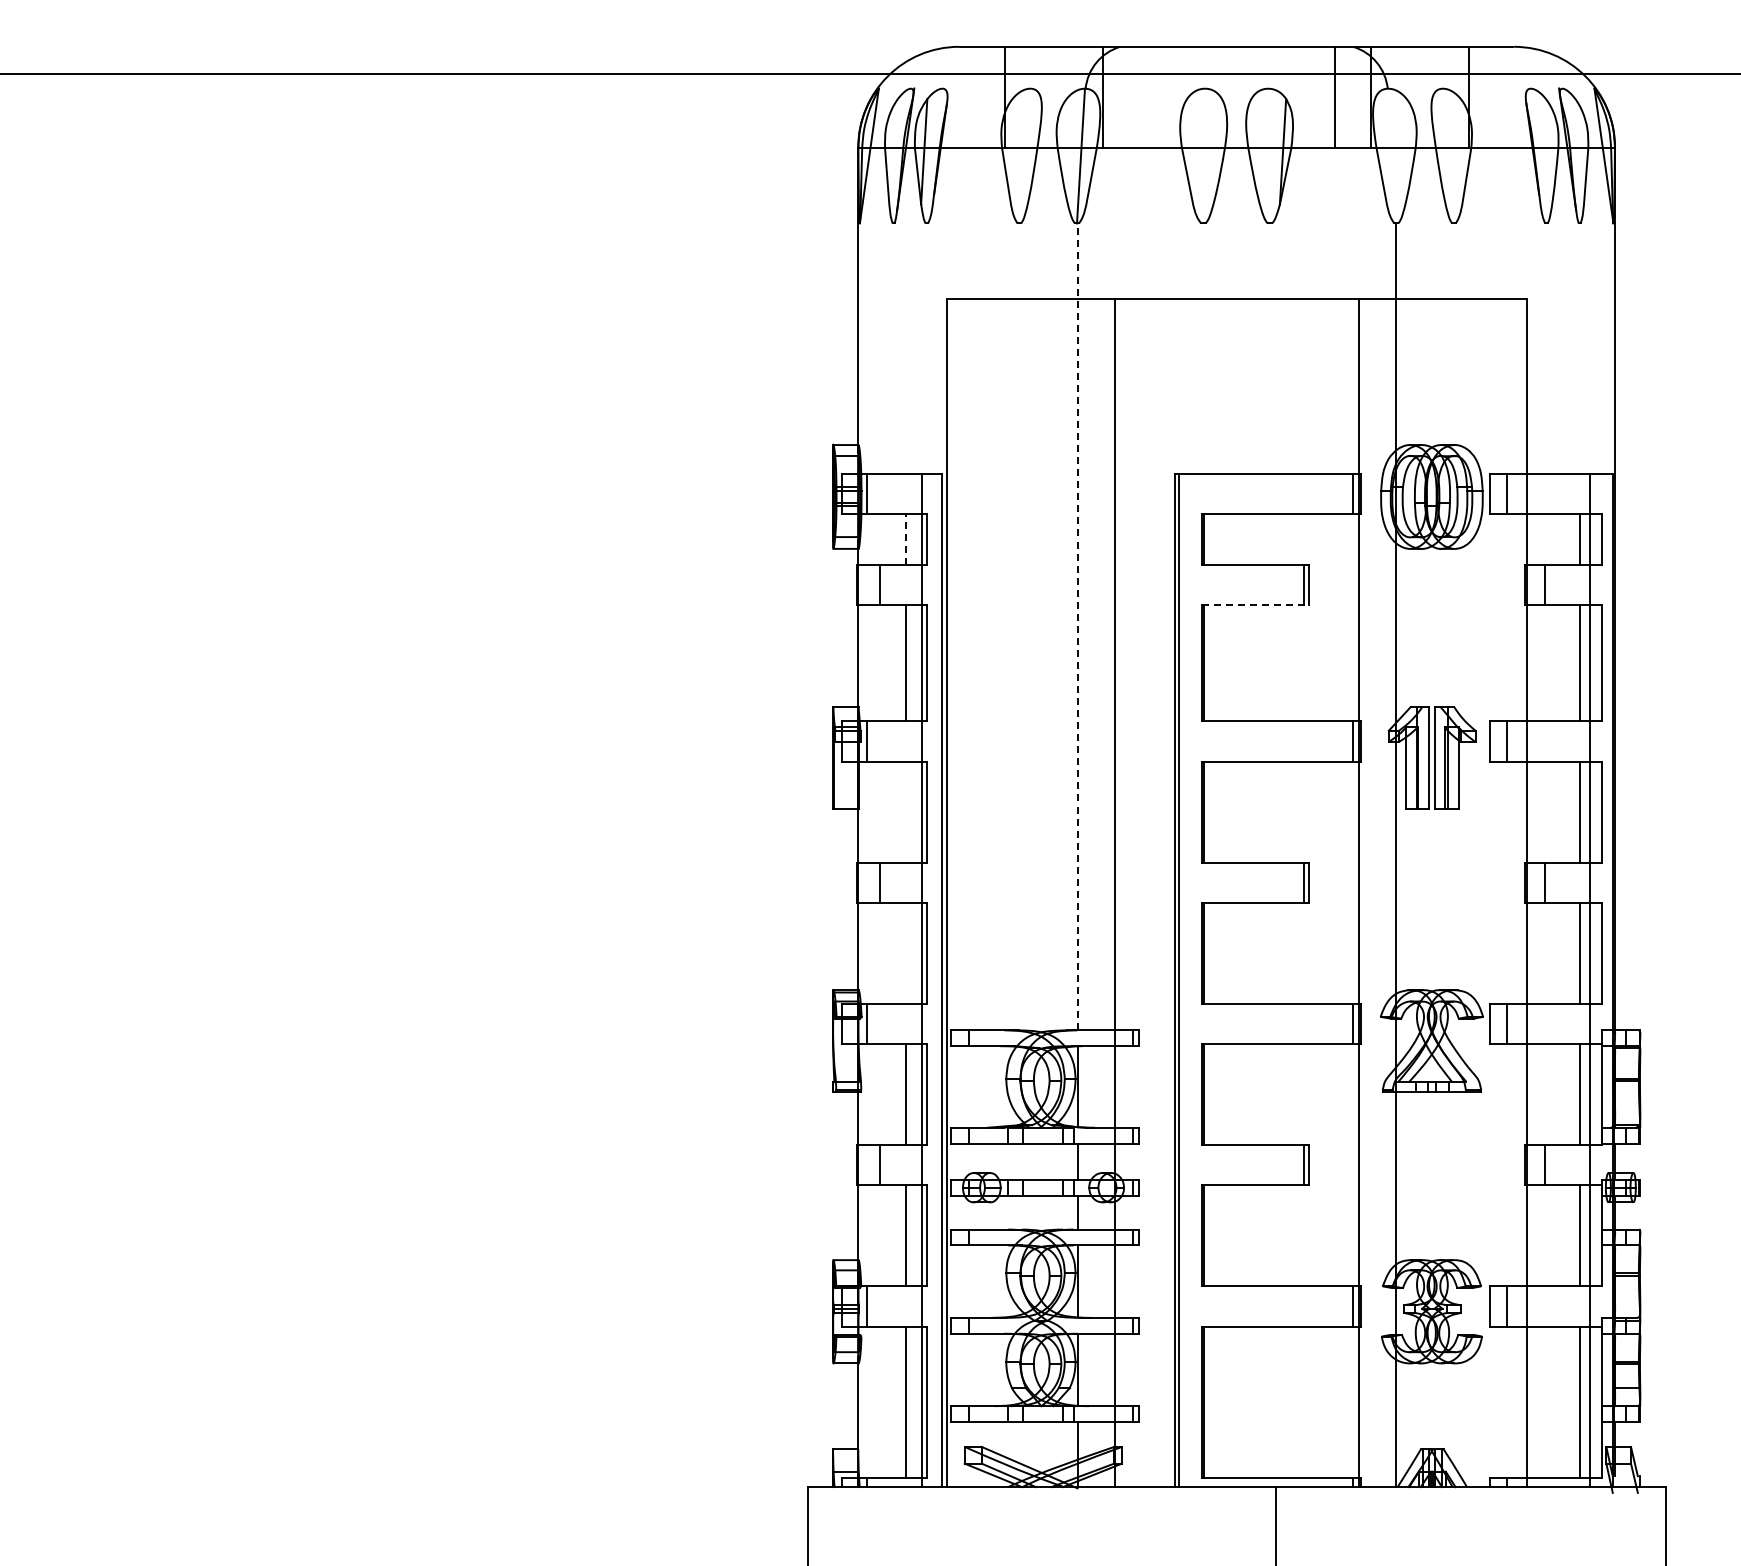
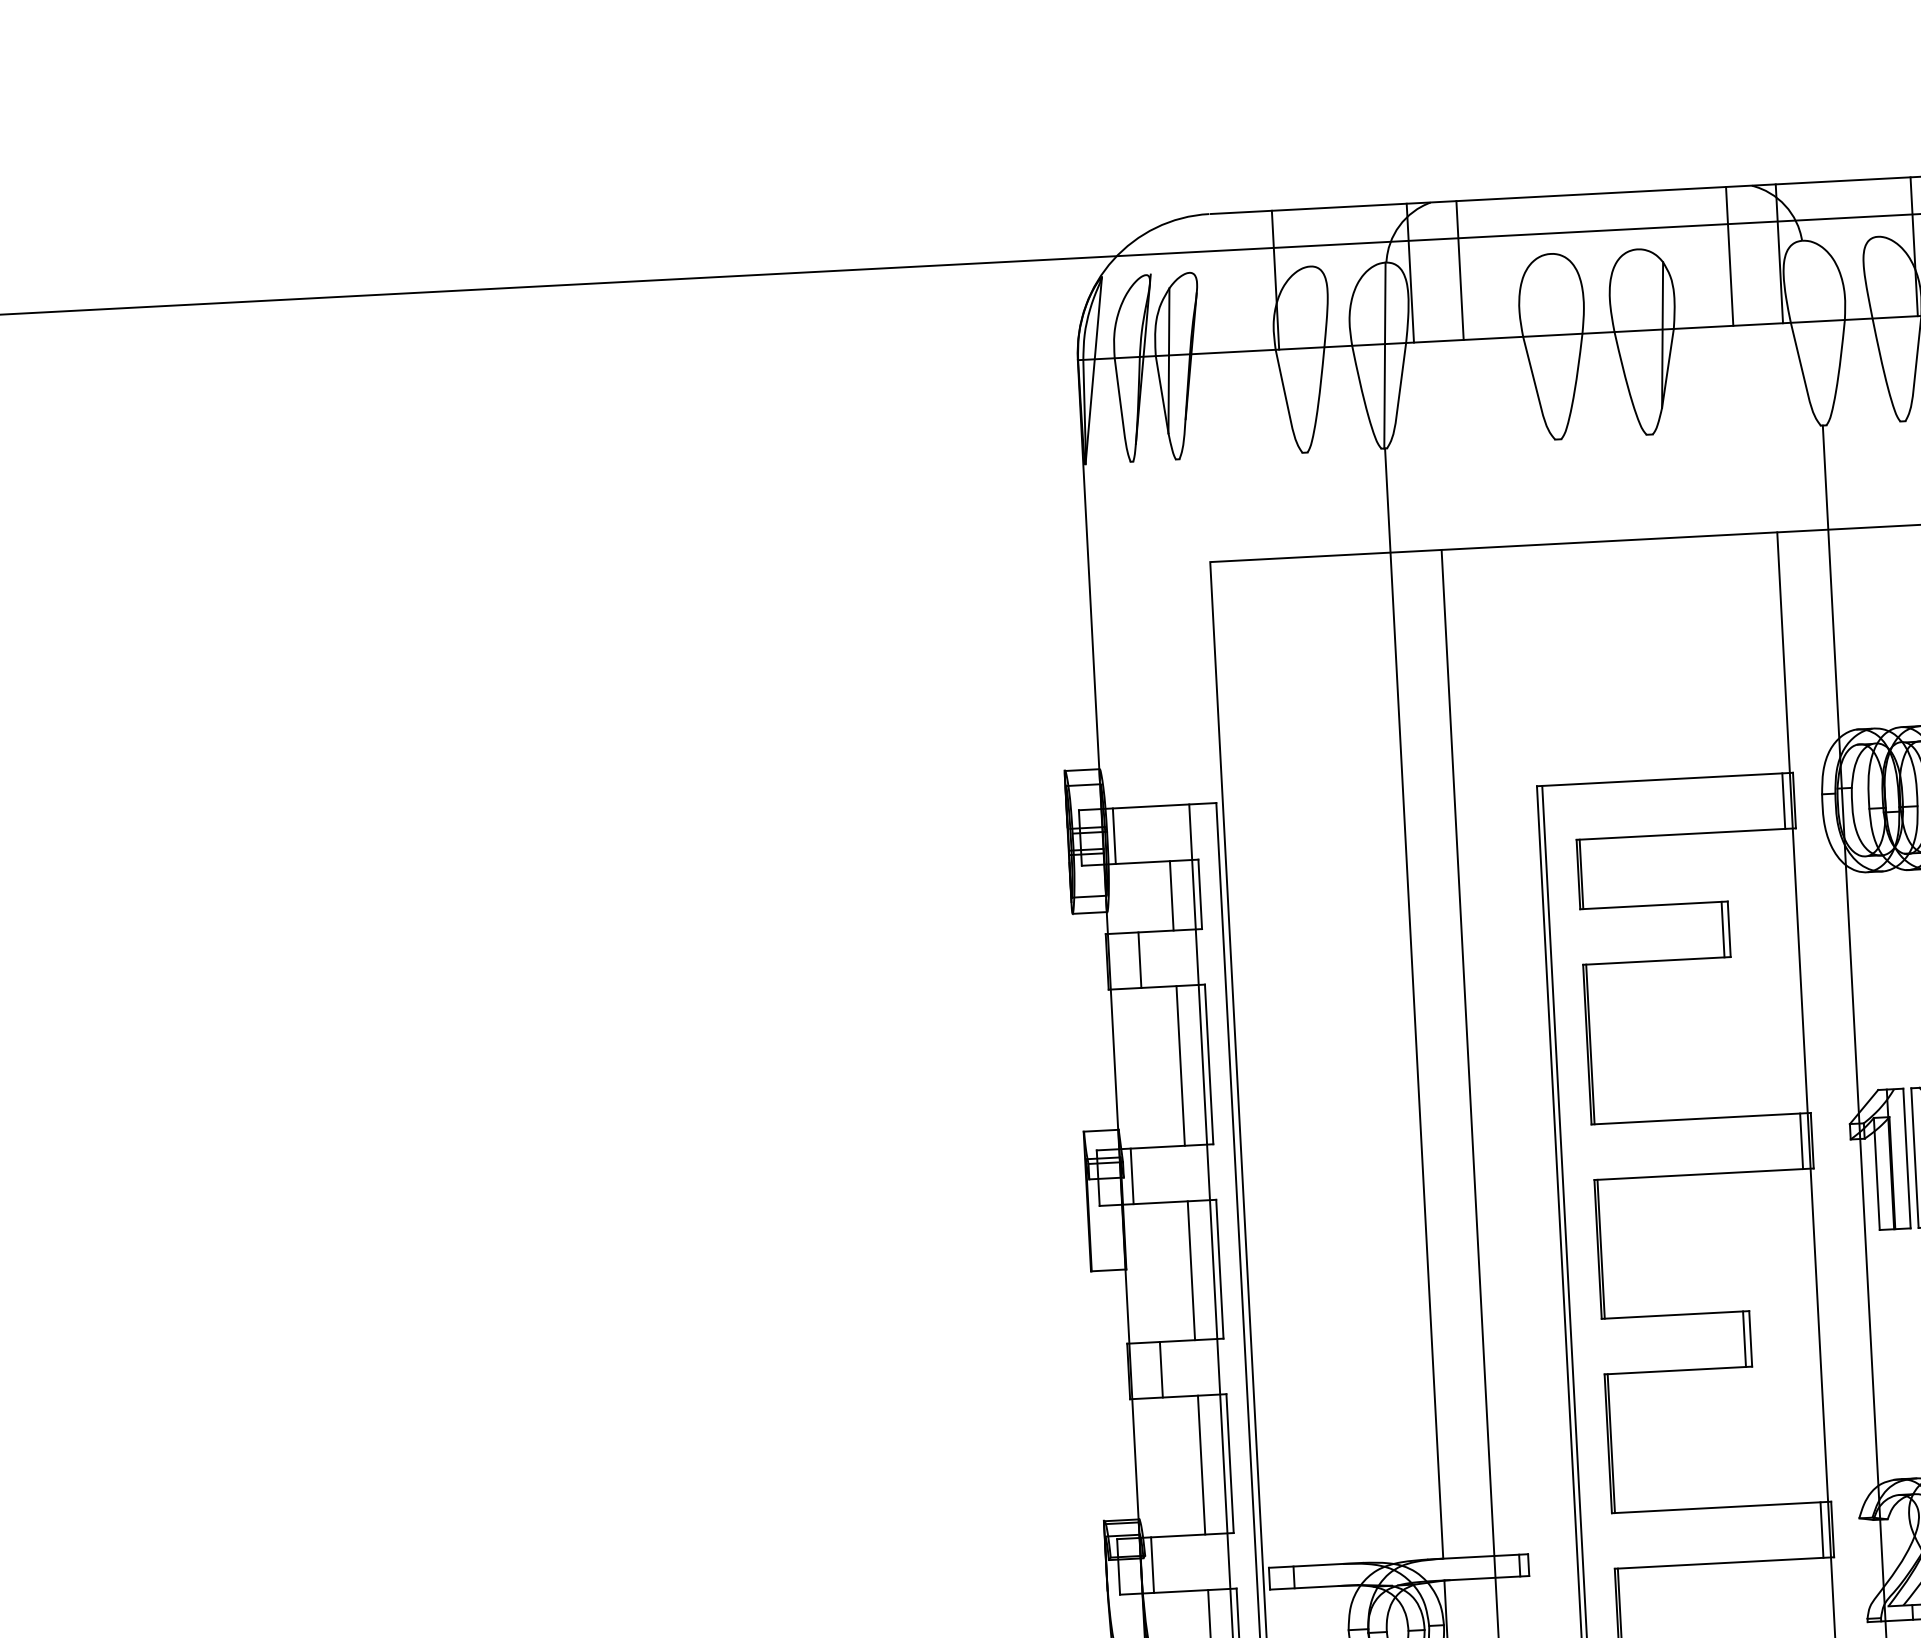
line: (1138, 96) -> (1459, 269), added
line: (905, 539) -> (1171, 895), dashed -> solid
line: (1255, 605) -> (1657, 961), dashed -> solid
line: (1077, 626) -> (1414, 1003), dashed -> solid
line: (905, 811) -> (1190, 1269), added
line: (905, 952) -> (1200, 1463), added

